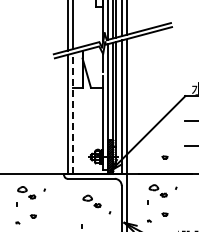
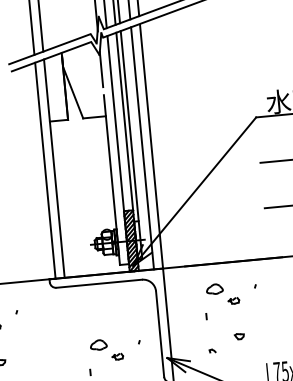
line: (72, 113) -> (54, 168), dashed -> solid
part: (164, 157) -> (228, 232), removed
part: (91, 201) -> (106, 350), moved

